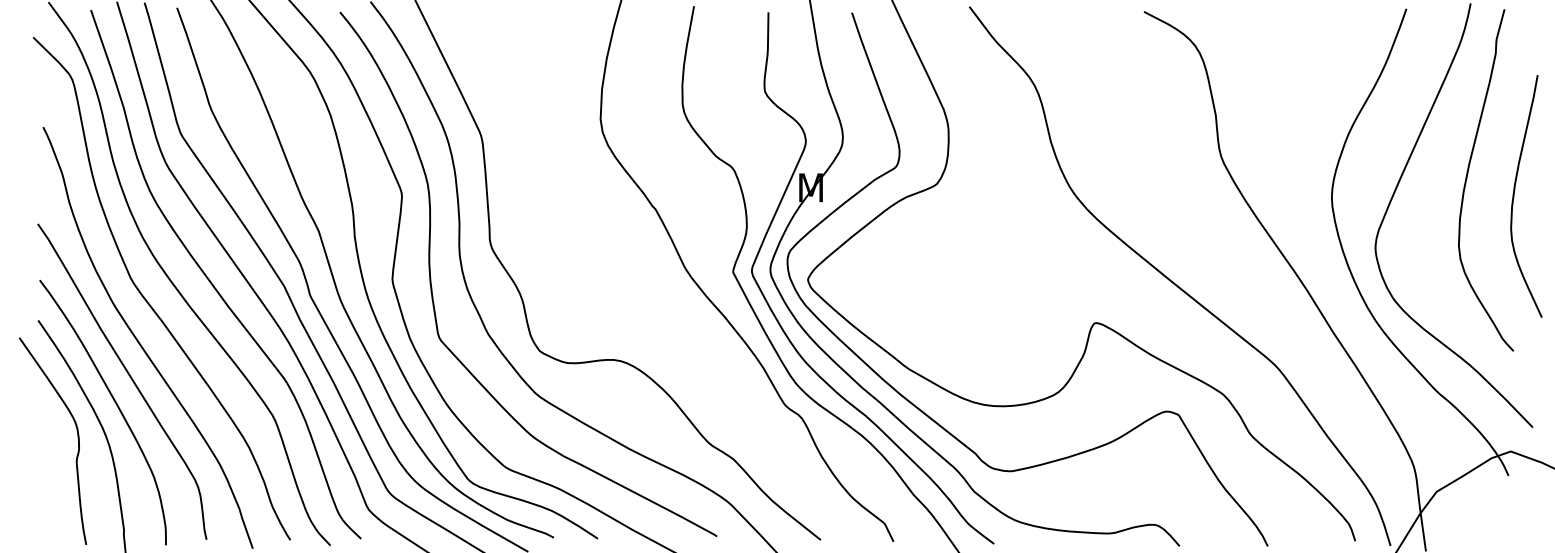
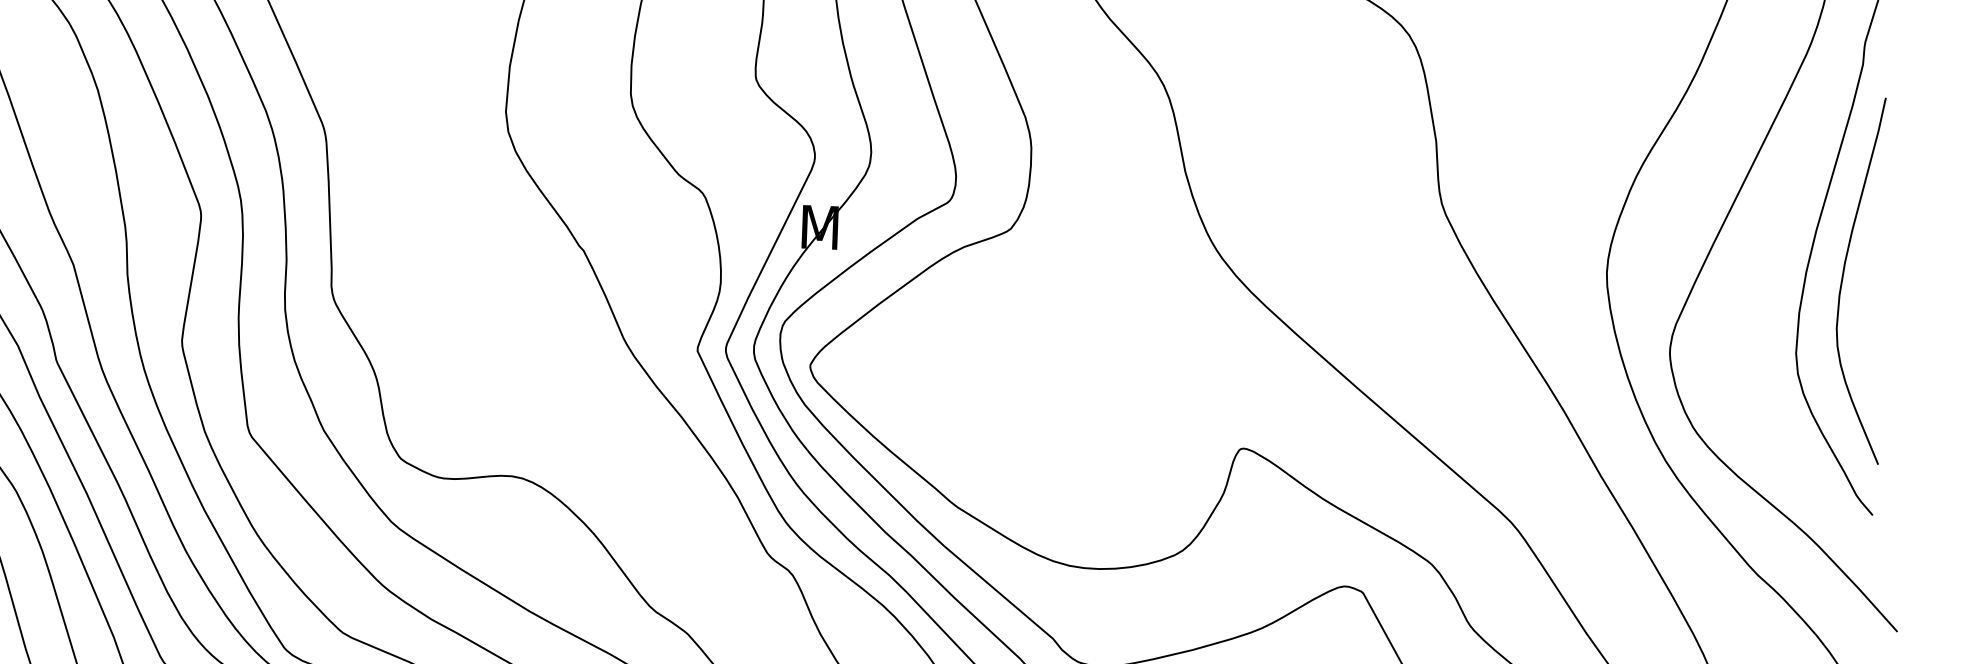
curve: (1514, 196) -> (1843, 279), moved

